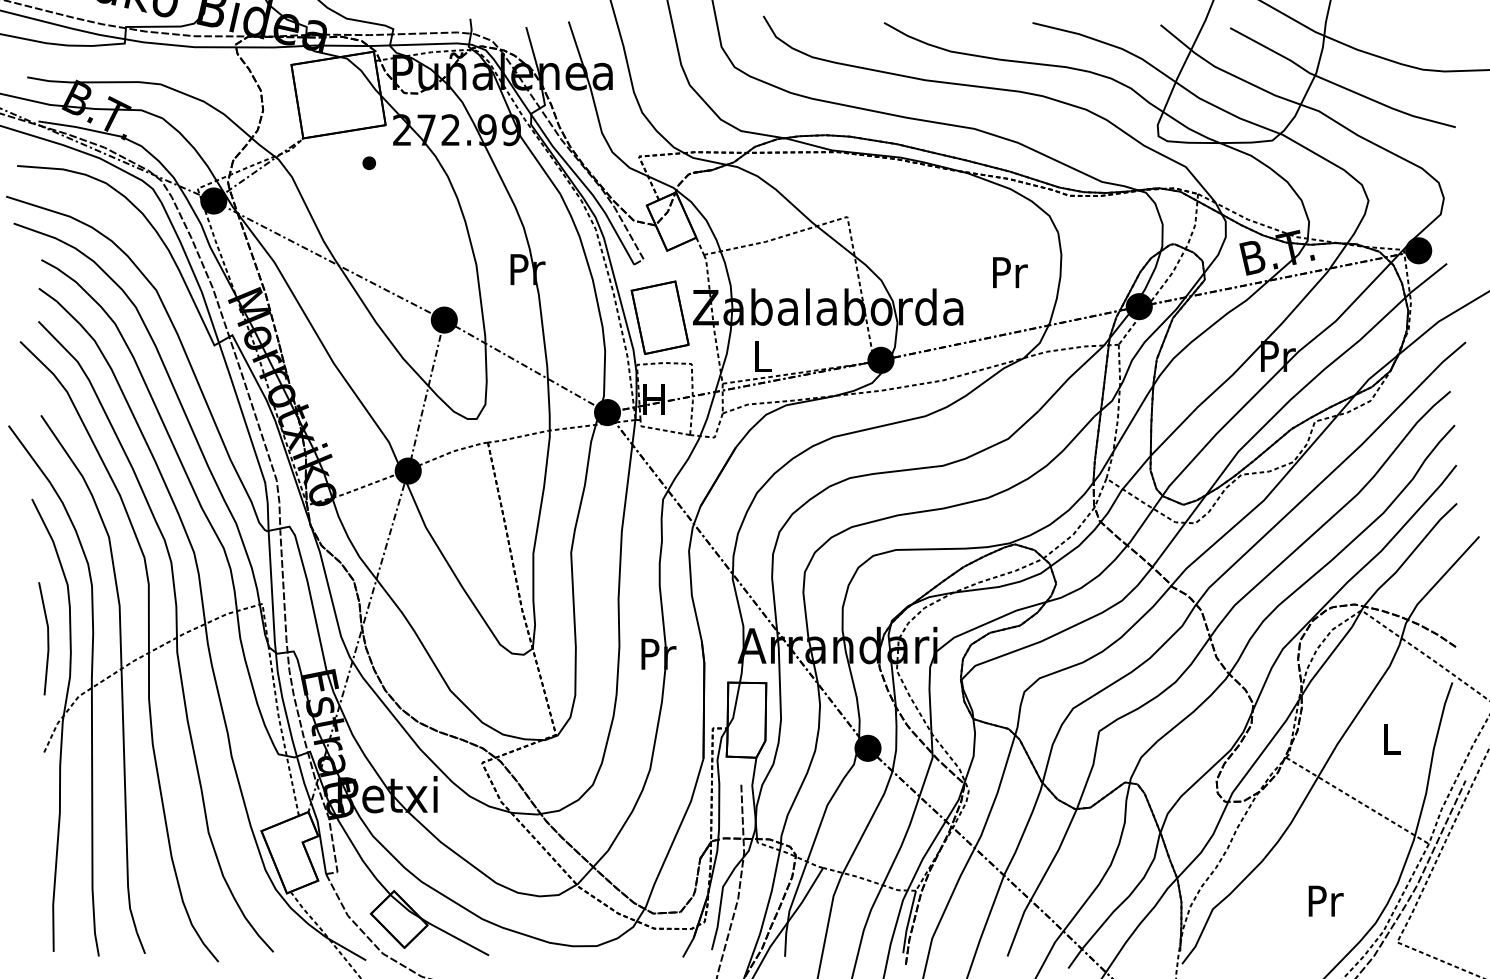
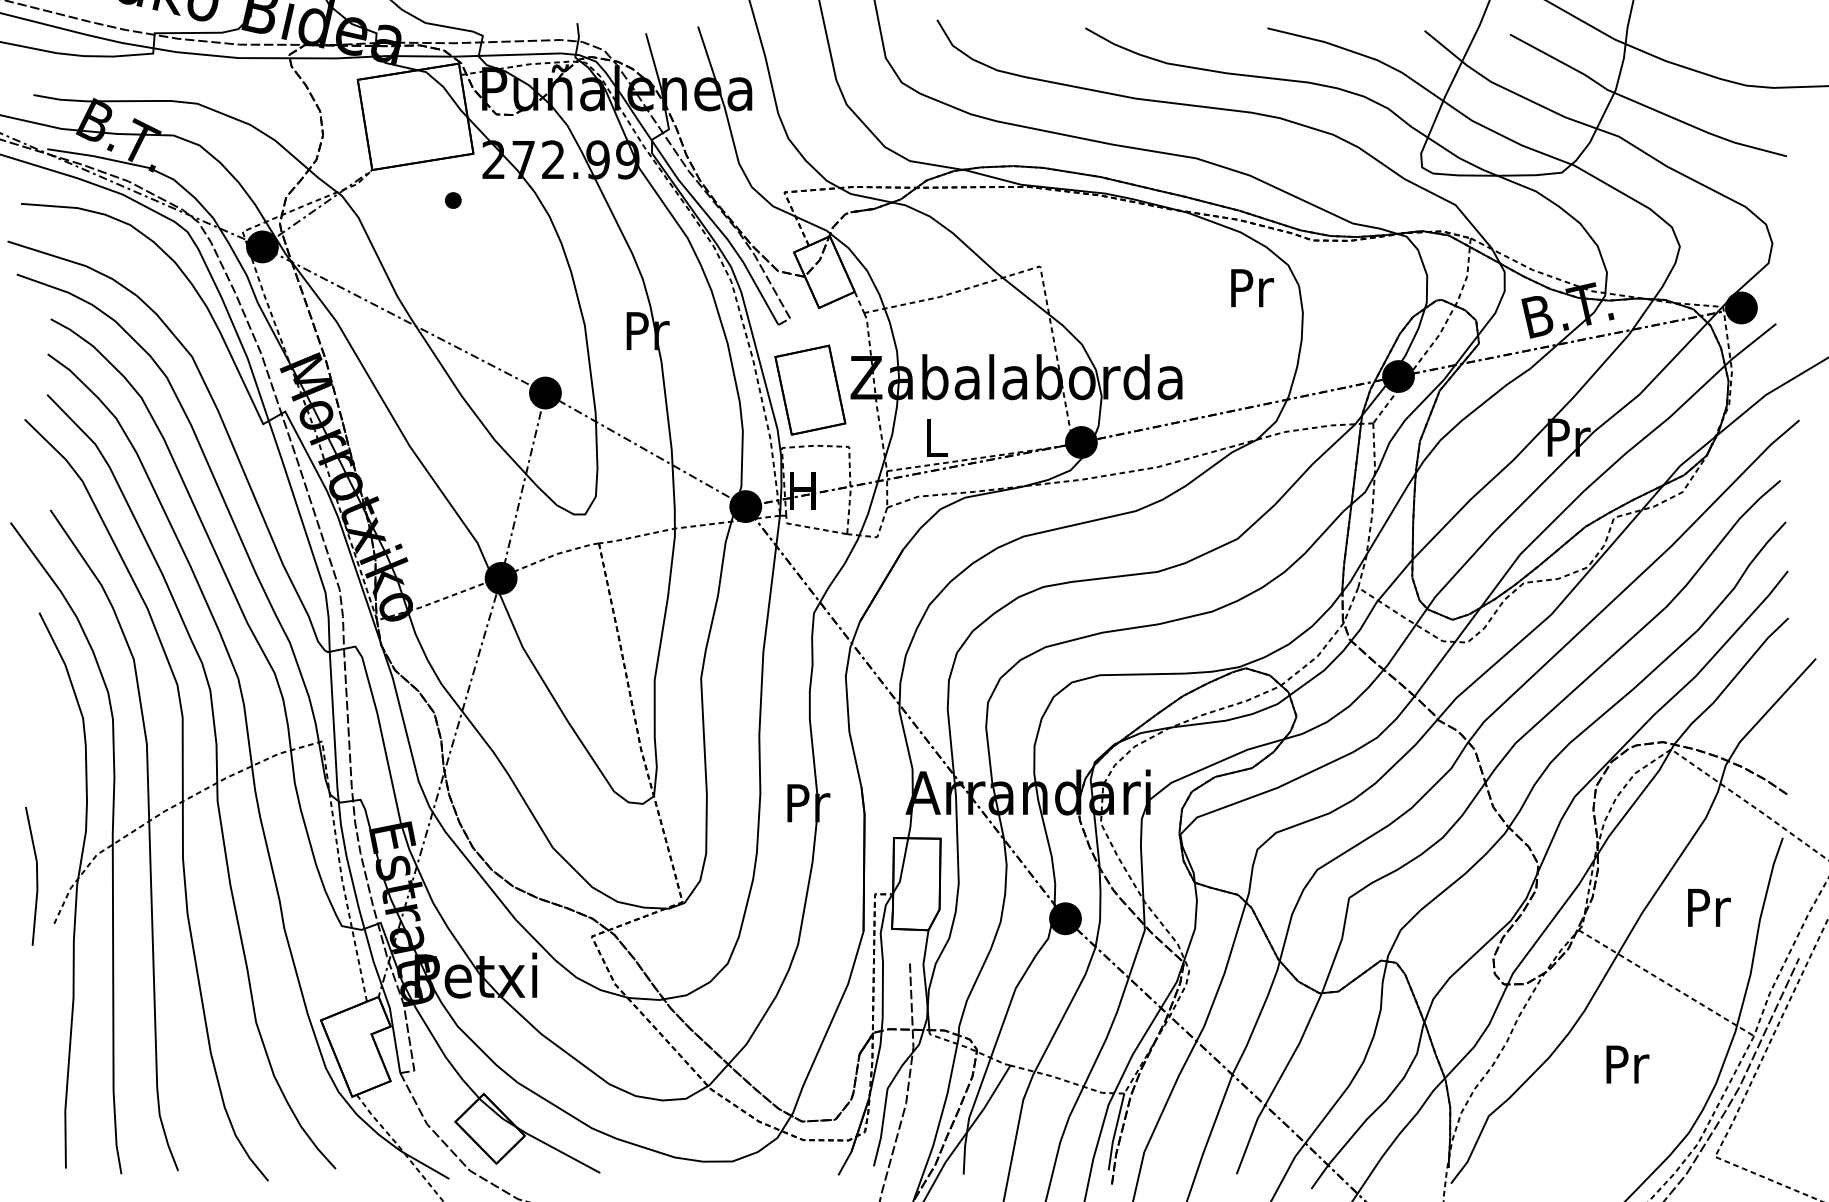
text: (1010, 272) -> (1252, 287), moved
line: (47, 638) -> (36, 875), moved
text: (1392, 739) -> (1709, 907), L -> Pr
text: (1325, 900) -> (1627, 1063), moved

